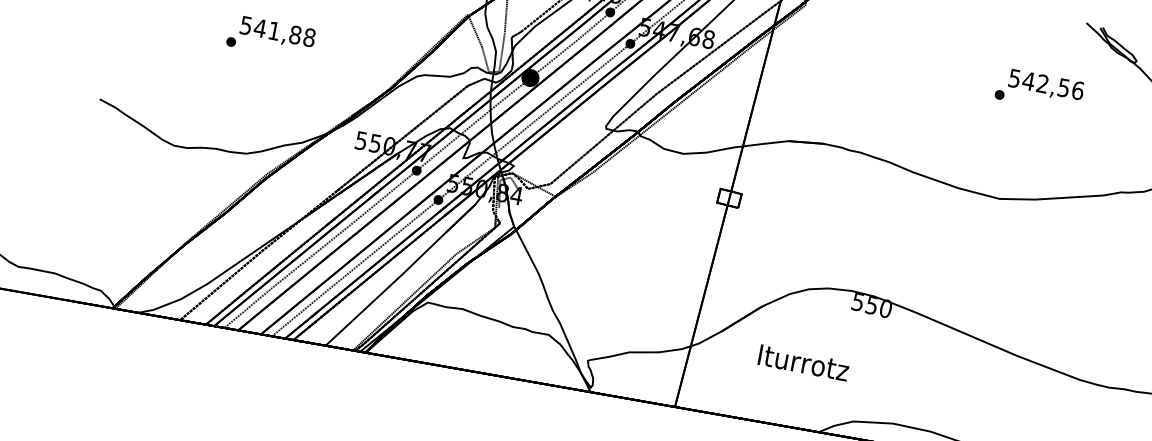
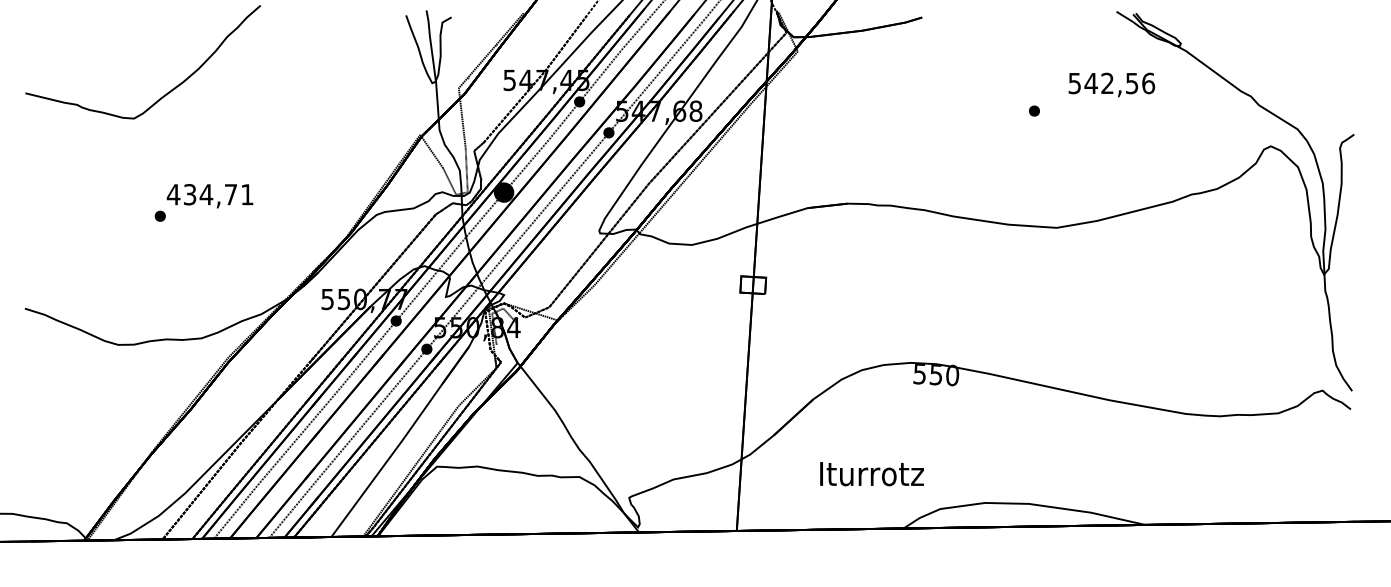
text: (277, 31) -> (209, 194), 541,88 -> 434,71
text: (1046, 85) -> (1111, 84), moved
text: (803, 363) -> (871, 474), moved

